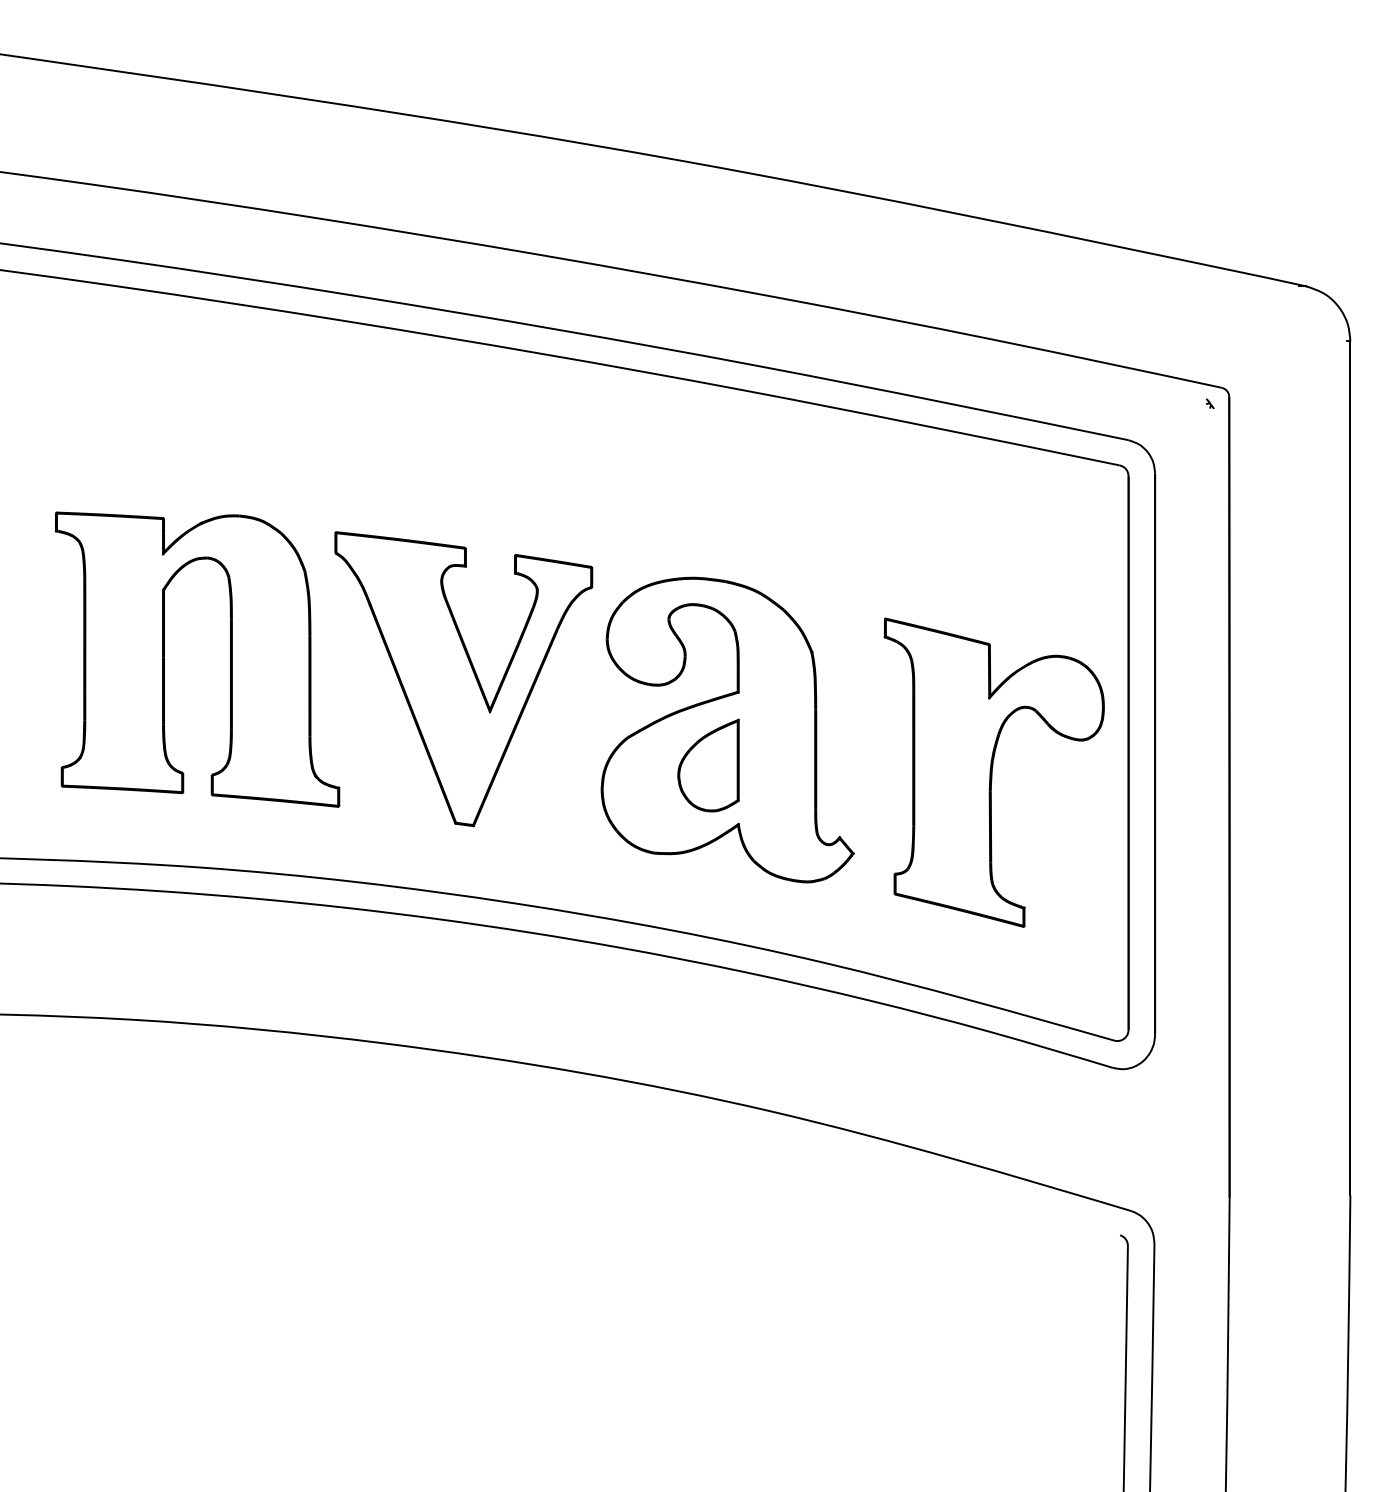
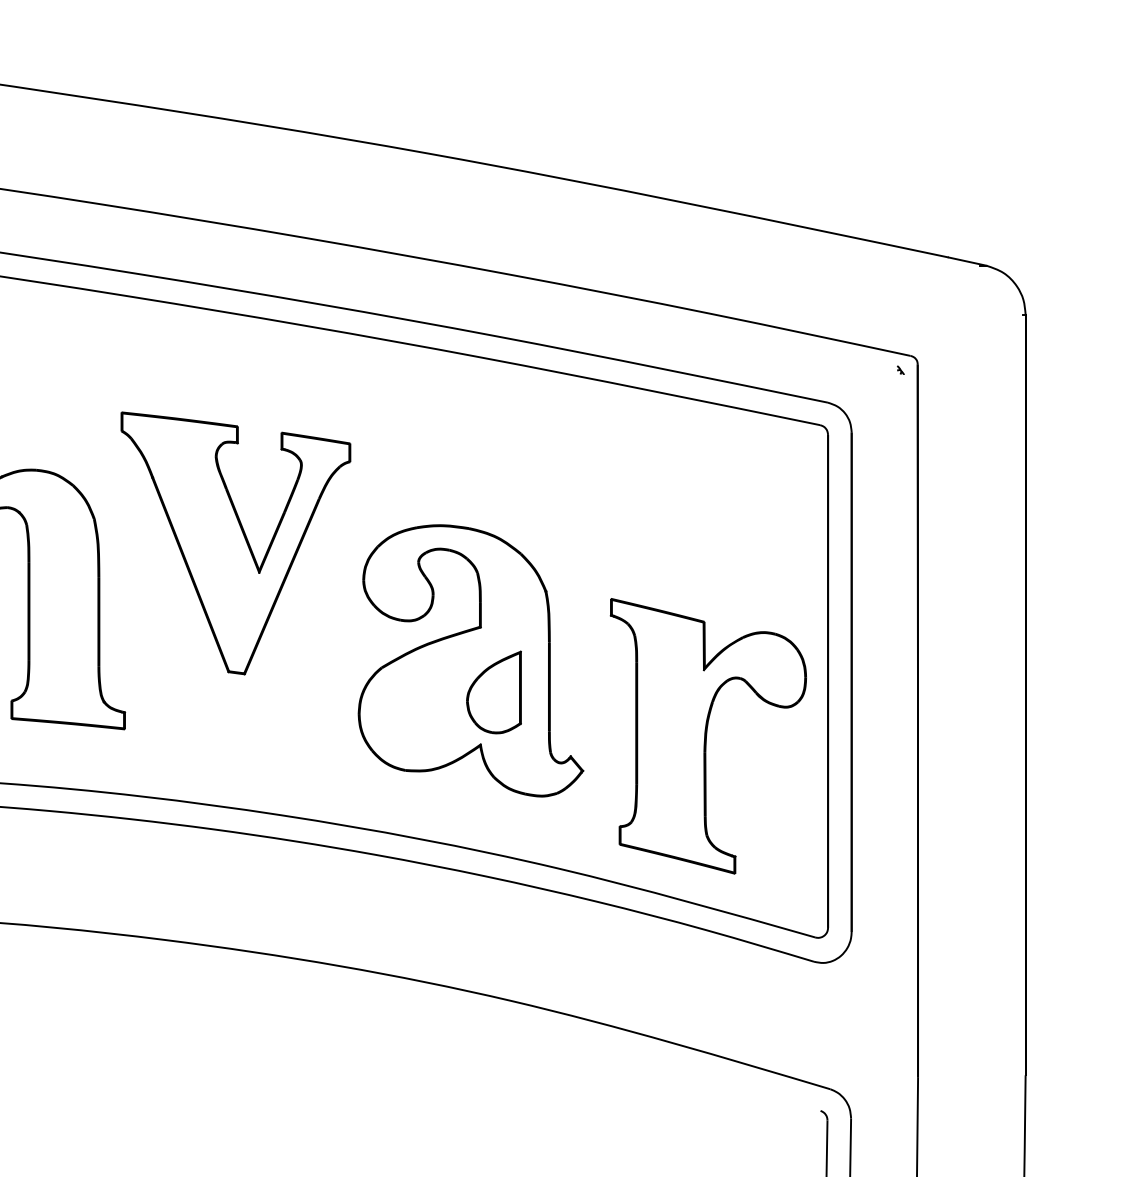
part: (463, 679) -> (235, 543), moved
part: (708, 765) -> (493, 692), moved
part: (993, 772) -> (707, 736), moved

